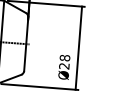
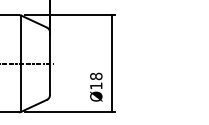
text: (64, 65) -> (96, 85), Ø28 -> Ø18

